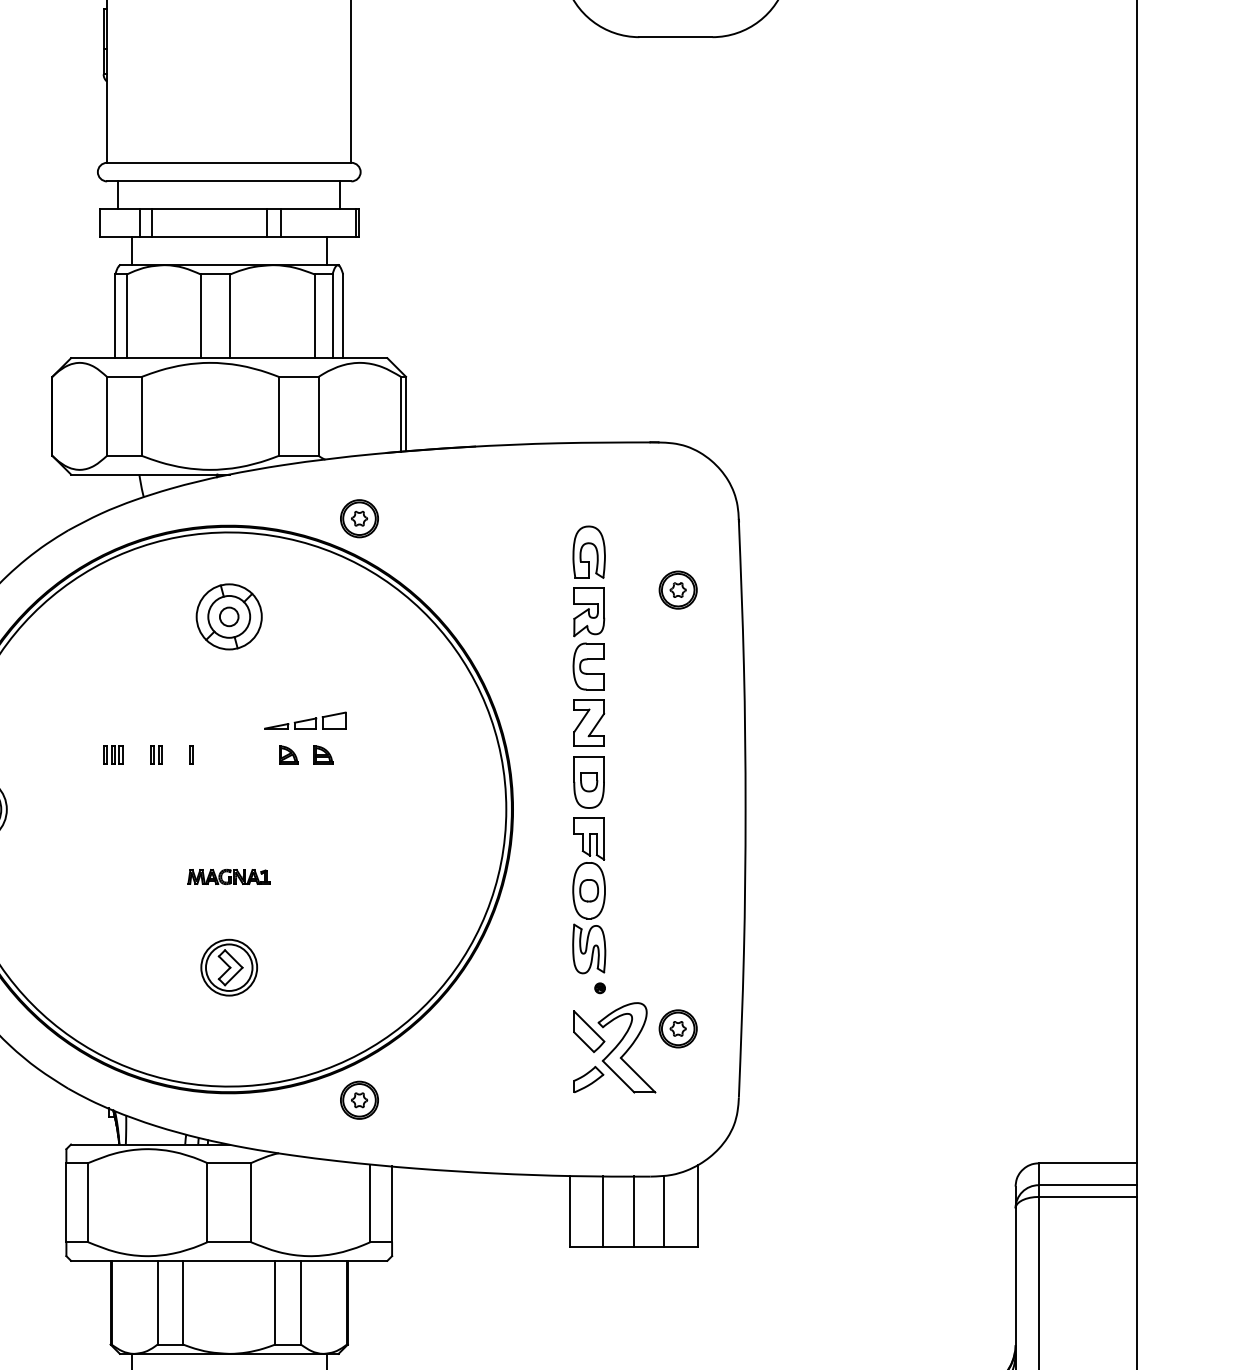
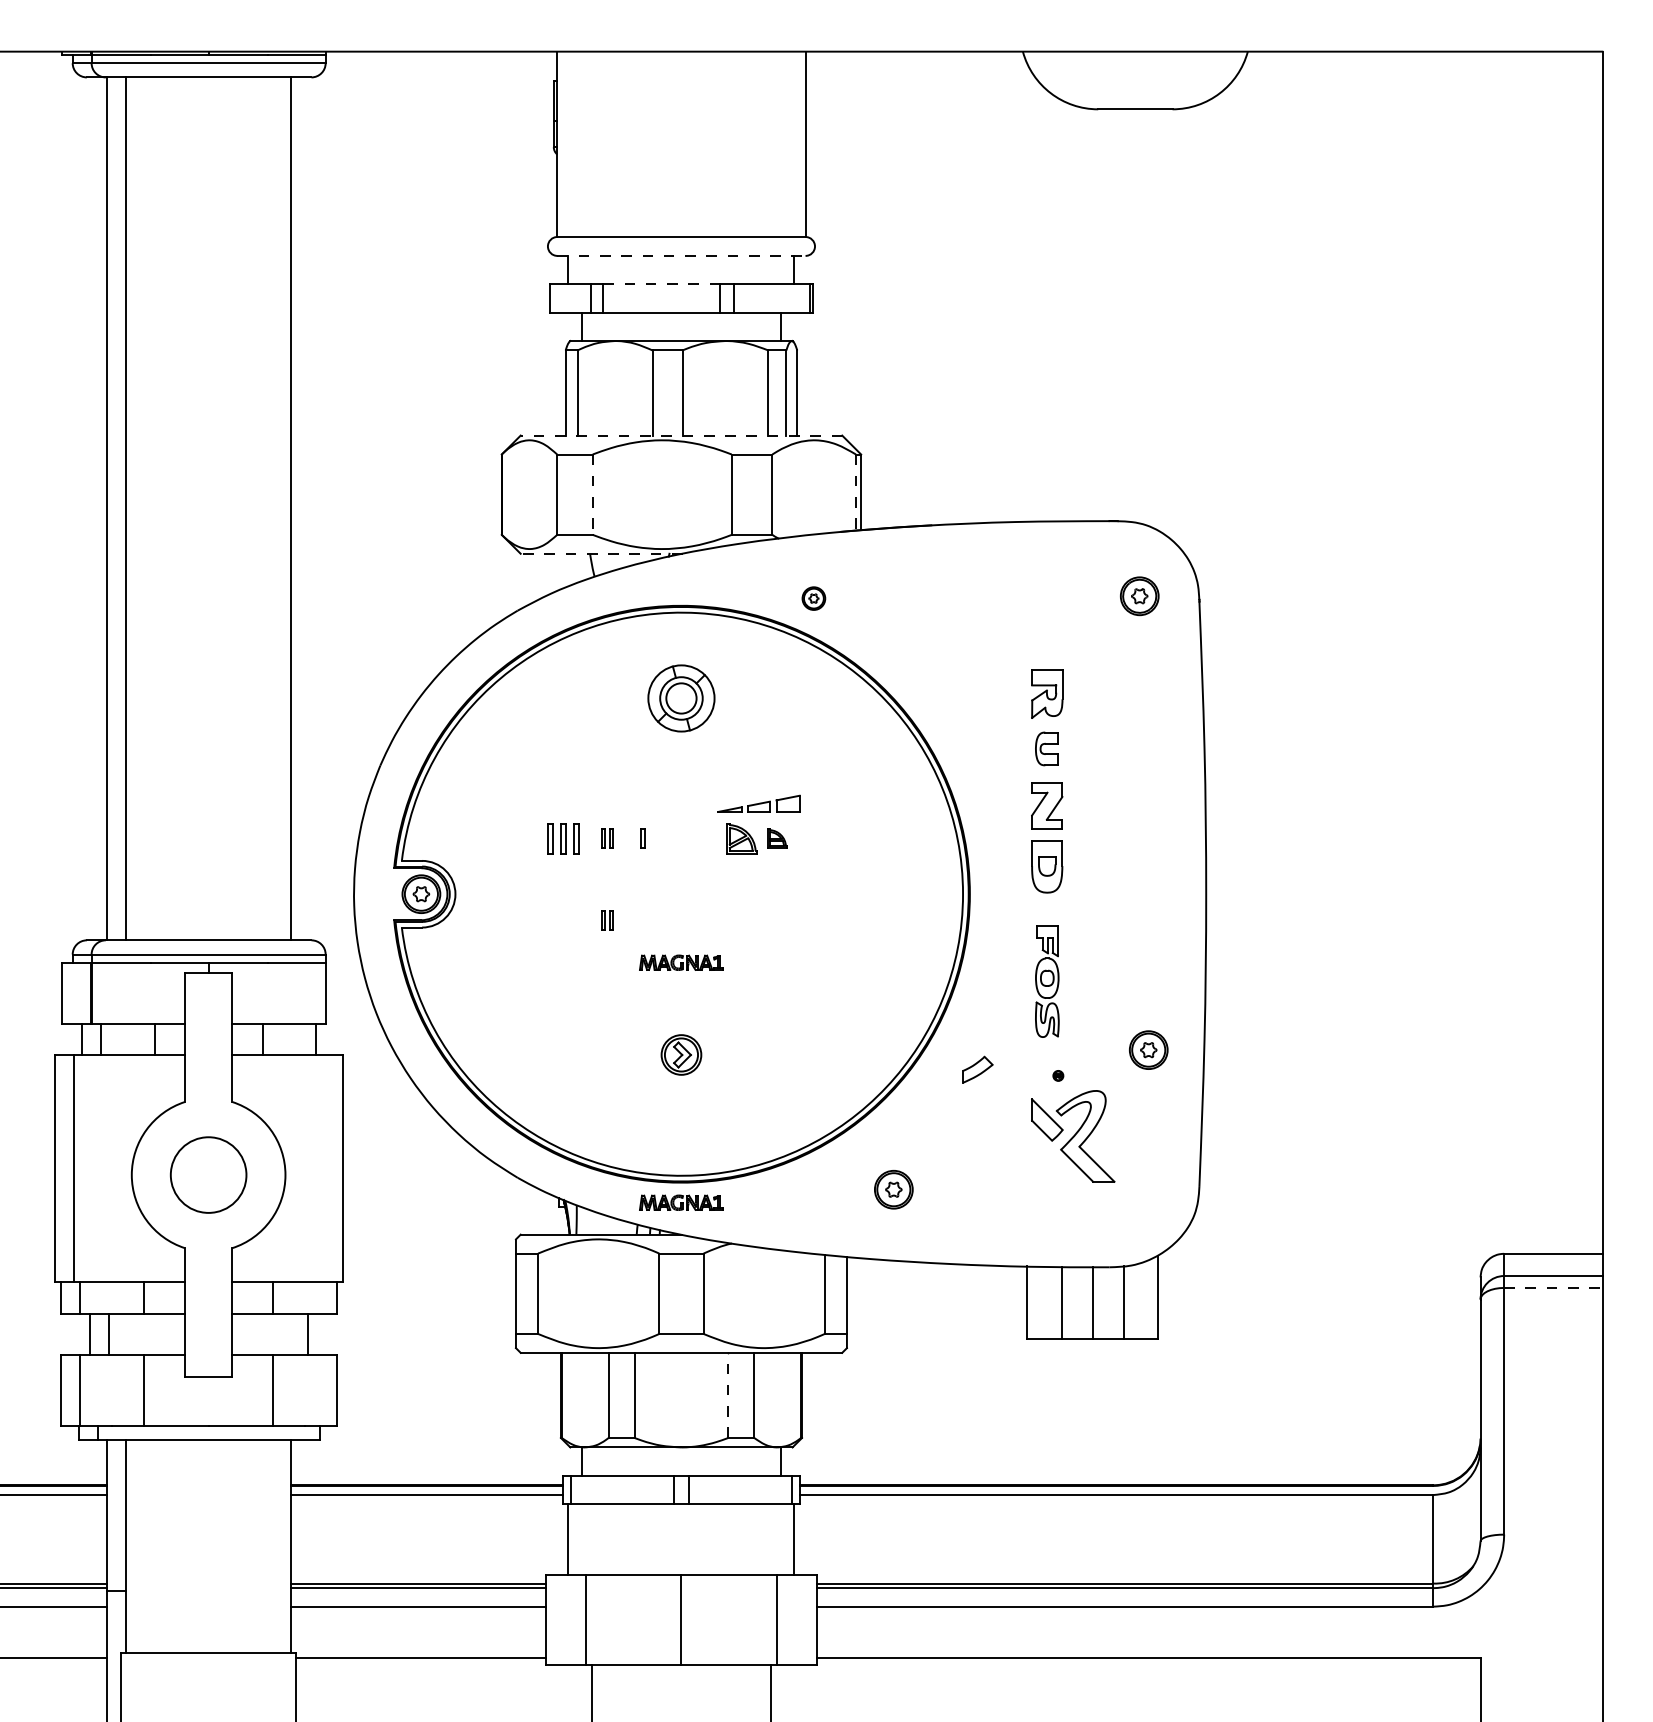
line: (229, 181) -> (681, 255), solid -> dashed
line: (209, 209) -> (661, 284), solid -> dashed
line: (229, 358) -> (681, 435), solid -> dashed
line: (400, 415) -> (855, 493), solid -> dashed
line: (141, 417) -> (592, 495), solid -> dashed
line: (150, 474) -> (601, 553), solid -> dashed
part: (359, 518) -> (813, 598), size x0.6
part: (595, 549) -> (1053, 629), removed
part: (677, 590) -> (1139, 596), moved
circle: (229, 616) -> (681, 698), size x1.6
part: (588, 666) -> (1046, 748), size x0.7
part: (113, 754) -> (563, 838), size x1.6
part: (288, 754) -> (741, 838), size x1.6
part: (156, 835) -> (607, 920), added
part: (589, 895) -> (1047, 981), size x0.7
part: (229, 967) -> (681, 1054), size x0.7
part: (677, 1028) -> (1148, 1049), moved
part: (588, 1079) -> (977, 1069), moved
part: (359, 1100) -> (893, 1189), moved
part: (229, 1112) -> (681, 1202), added
line: (1087, 1196) -> (1553, 1287), solid -> dashed
line: (275, 1302) -> (728, 1395), solid -> dashed

